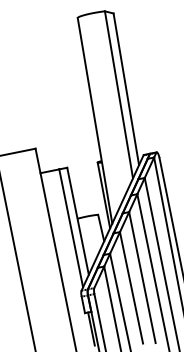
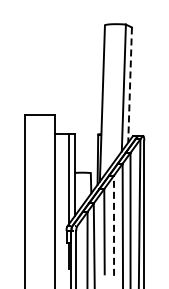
line: (126, 89) -> (130, 85), solid -> dashed
line: (142, 277) -> (114, 225), solid -> dashed

